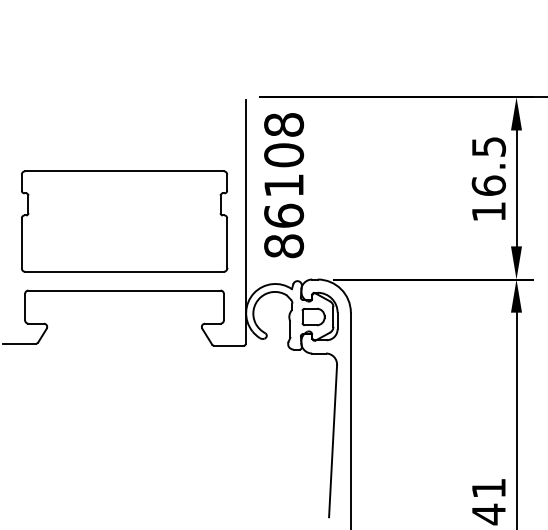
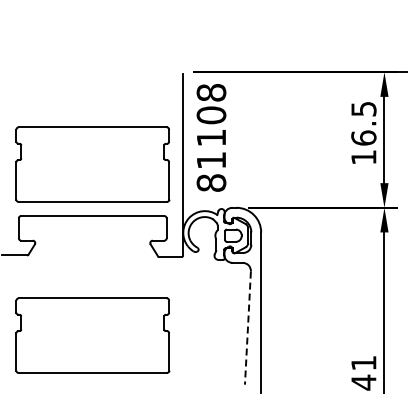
text: (284, 215) -> (211, 160), 86108 -> 81108
line: (332, 441) -> (247, 328), solid -> dashed
part: (124, 451) -> (92, 335), added

